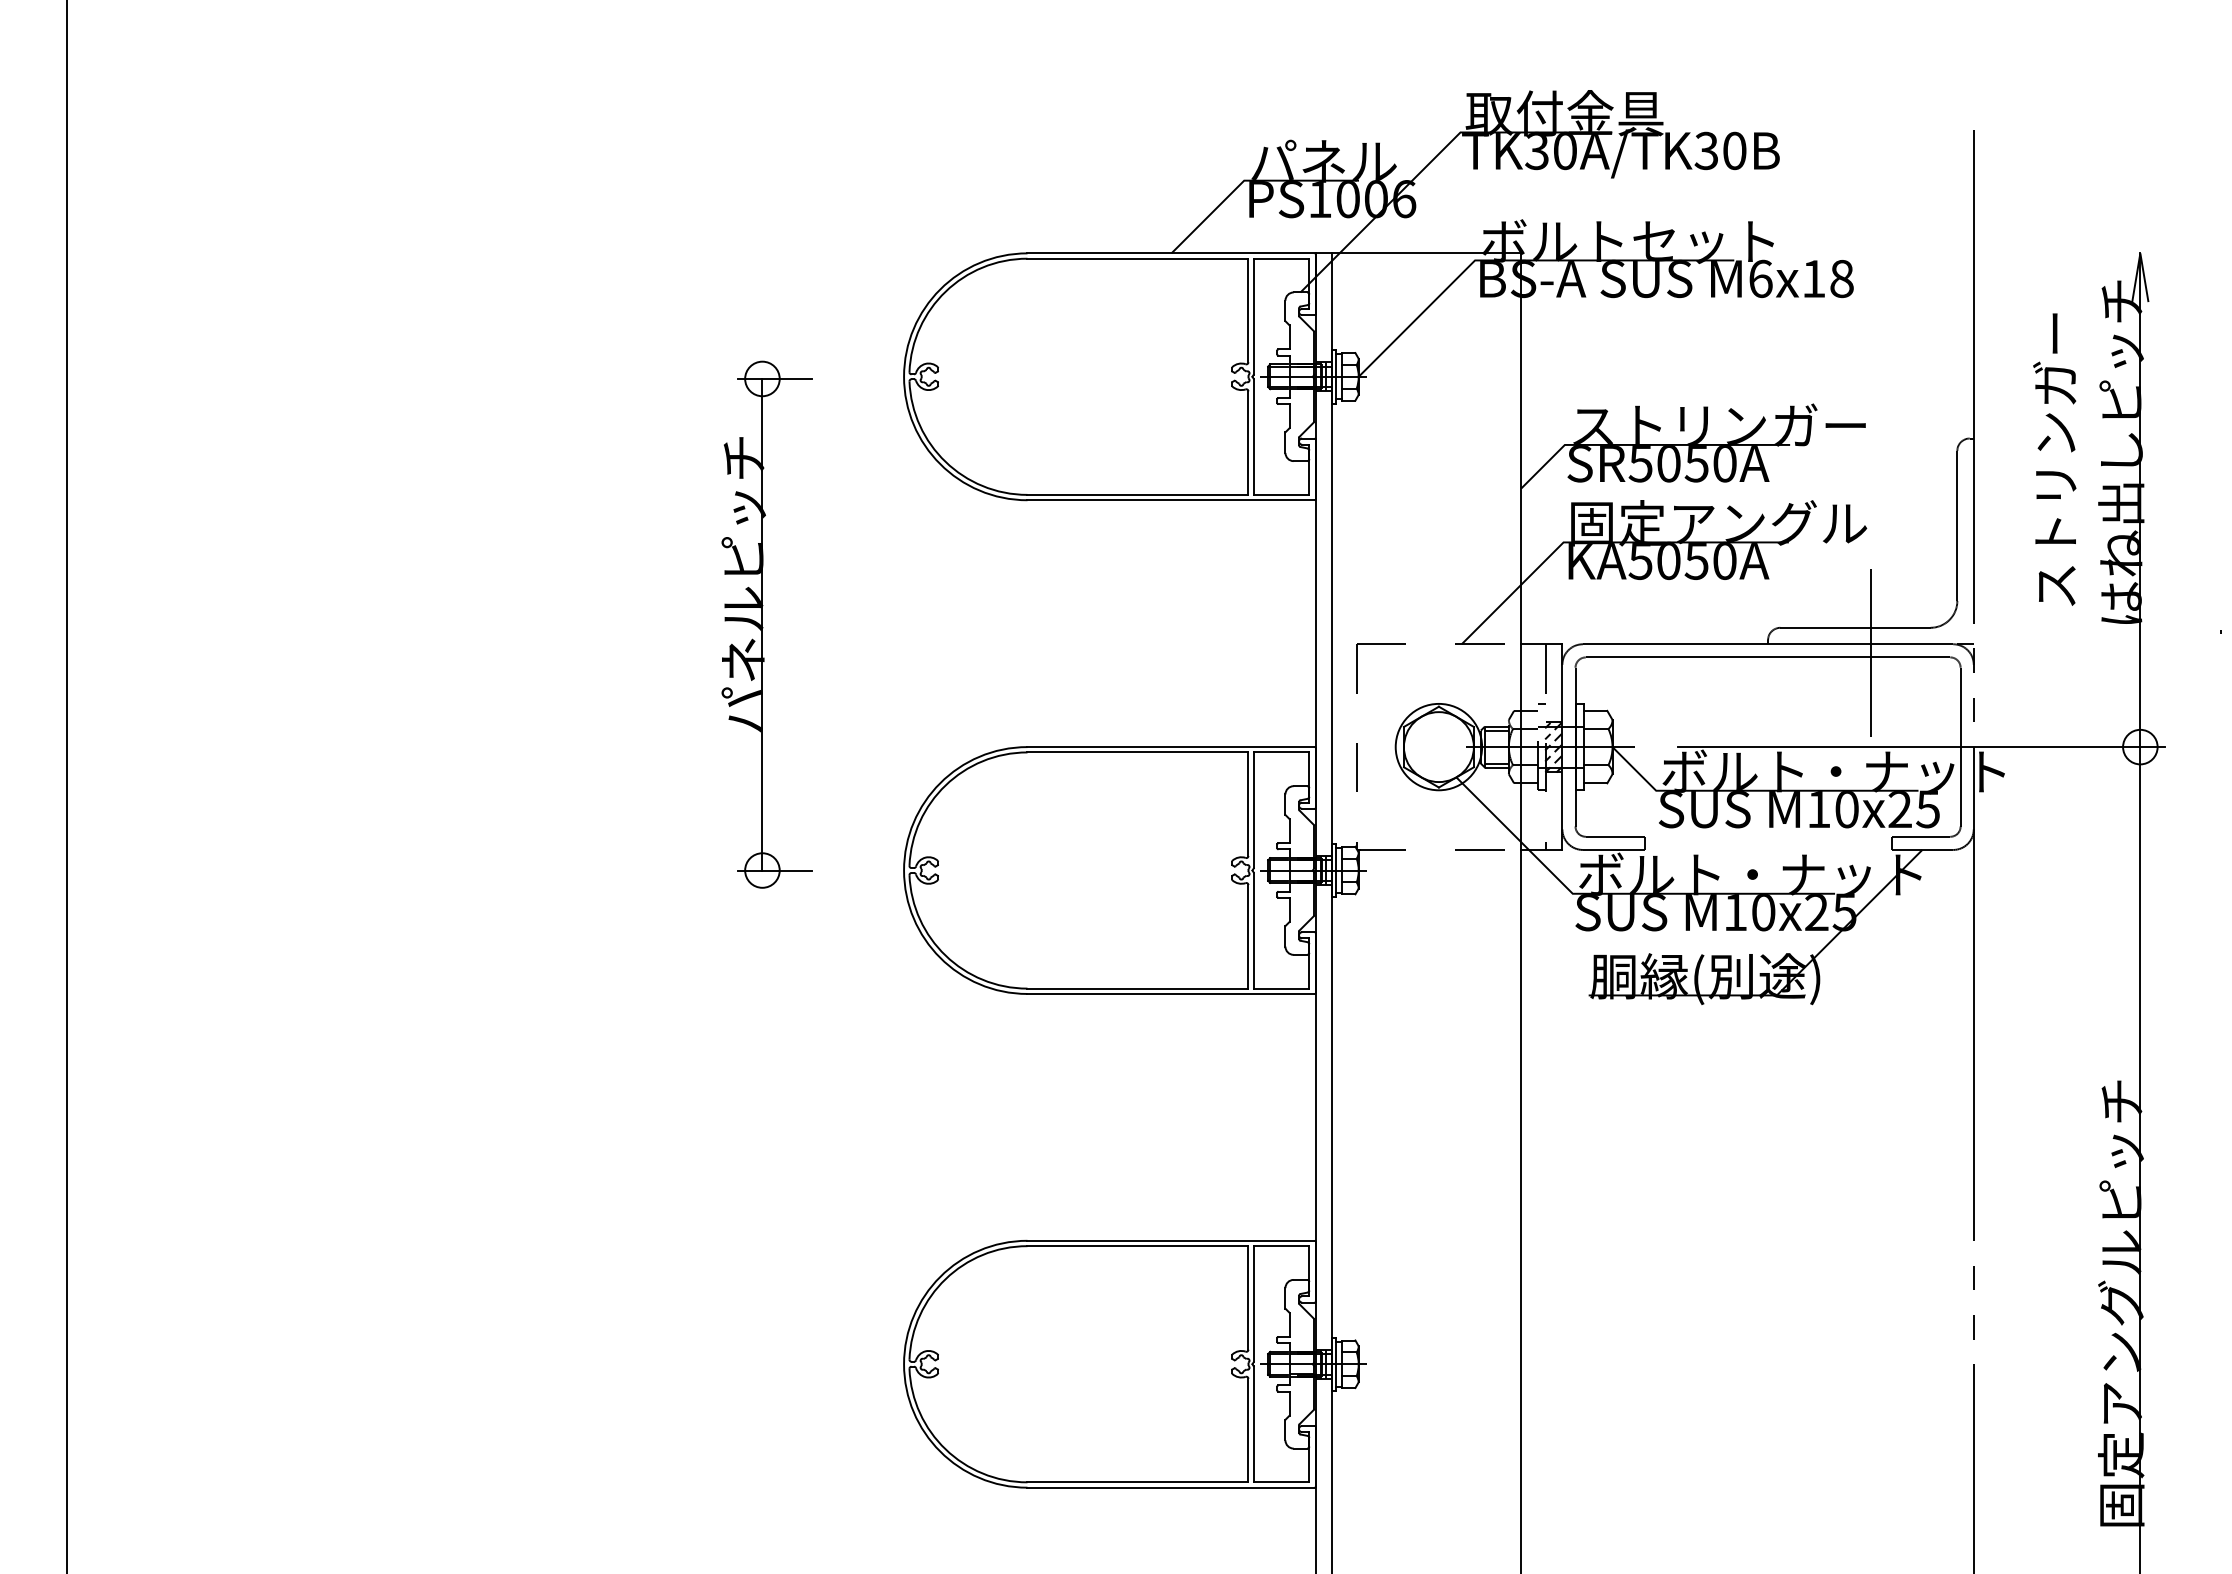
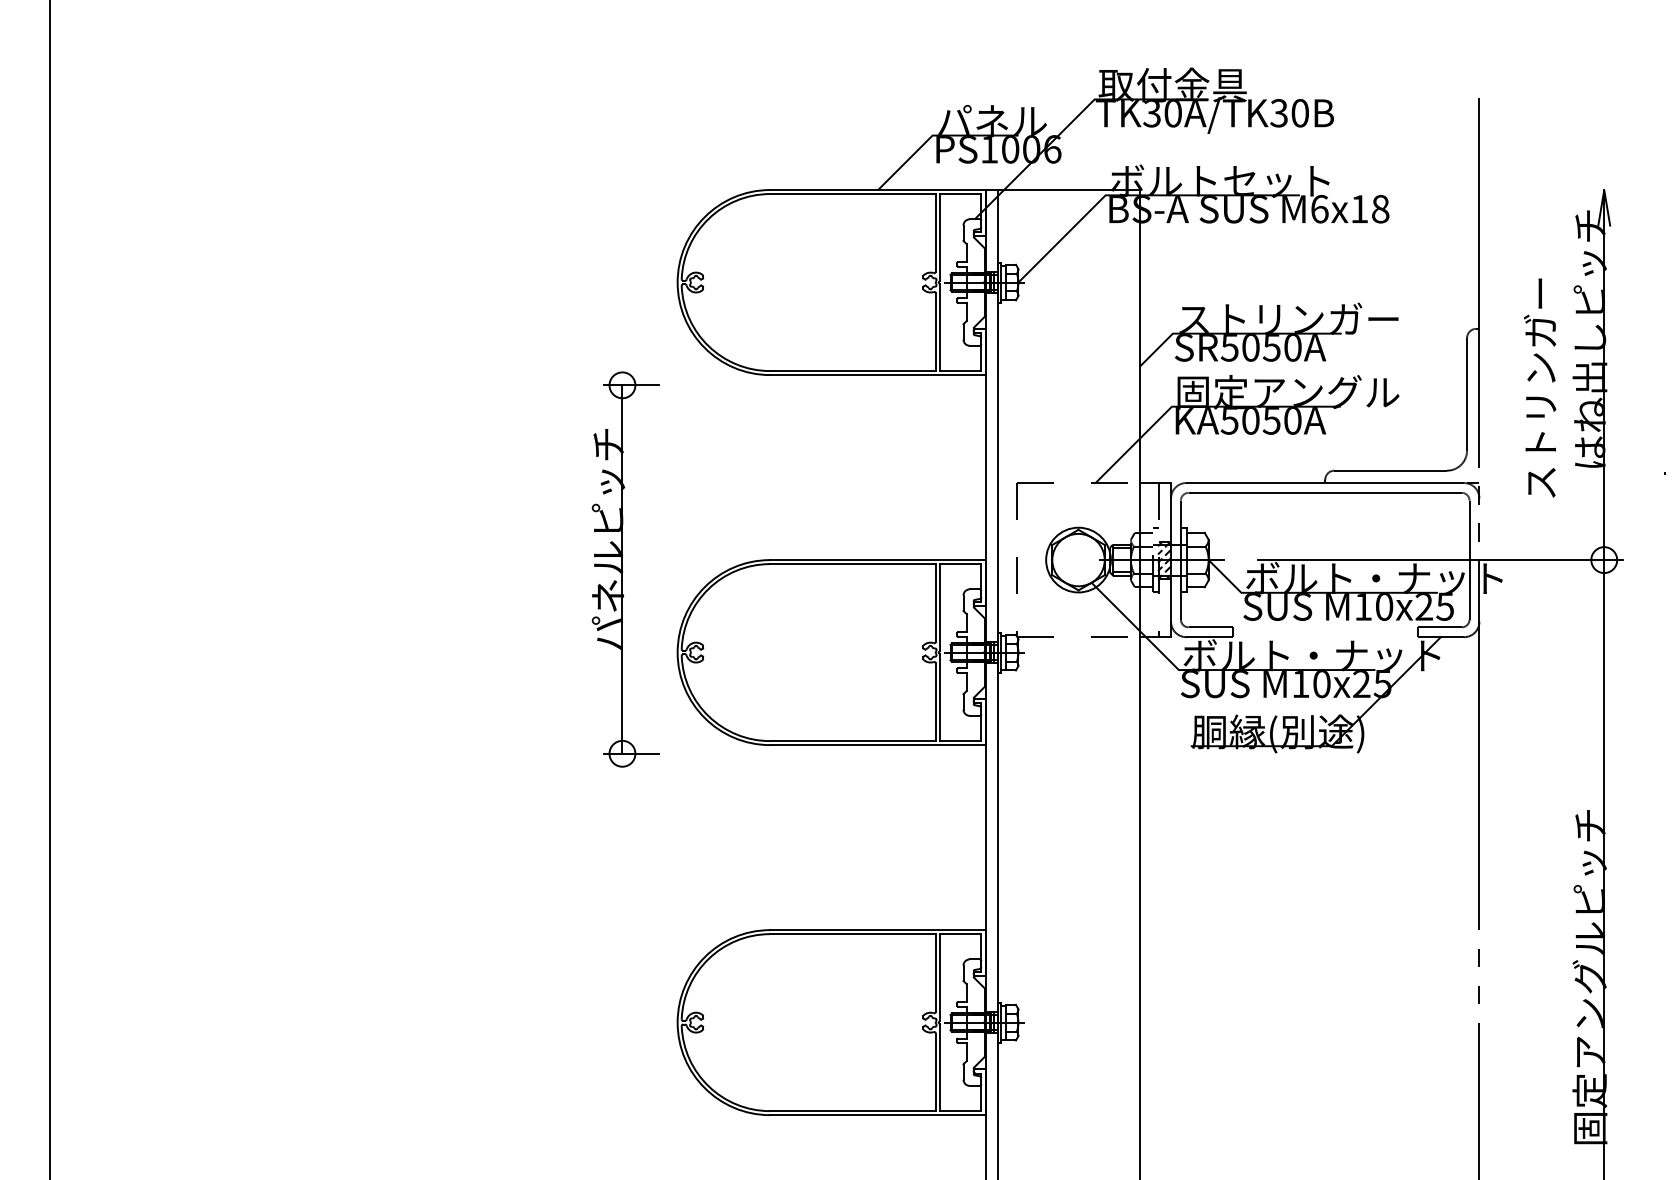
text: (2054, 459) -> (1539, 388), moved
part: (766, 624) -> (625, 569), moved
line: (1870, 652) -> (1401, 489), removed

